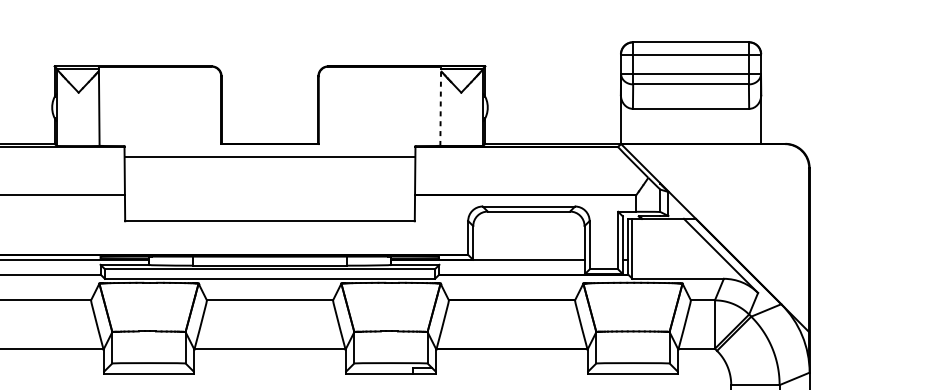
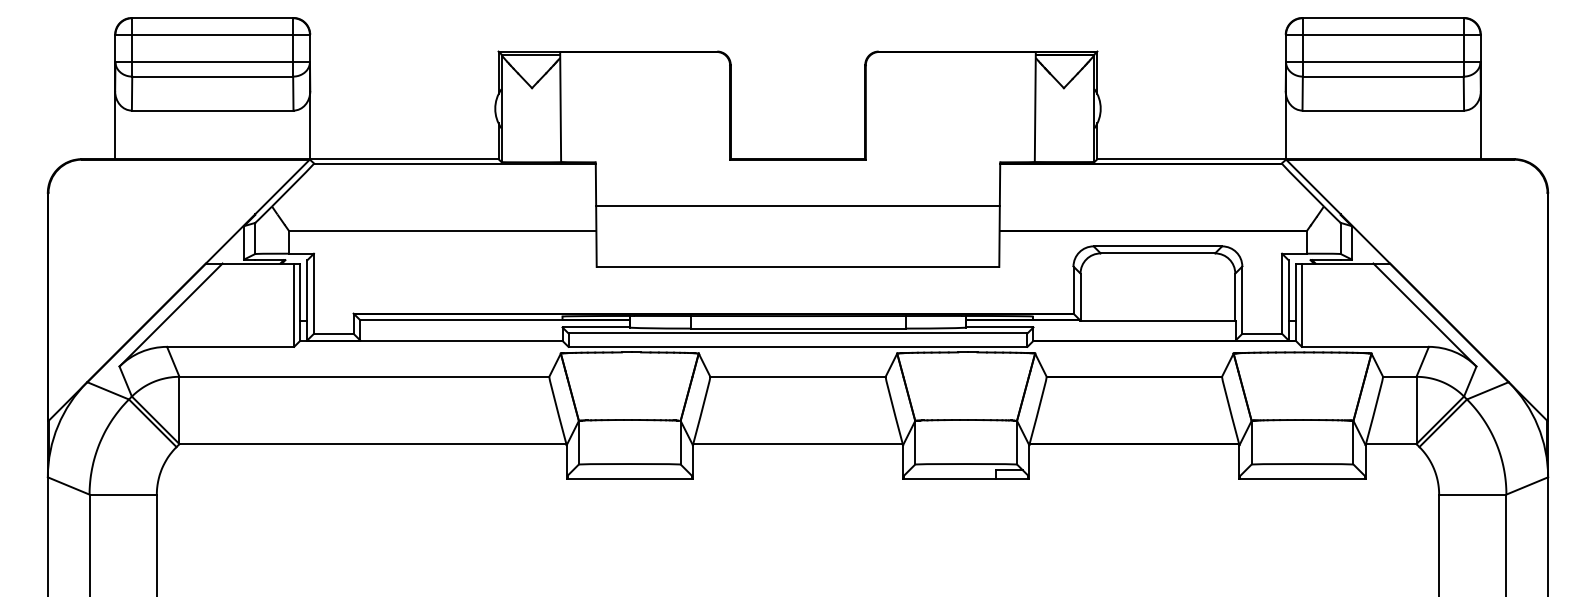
line: (440, 105) -> (1035, 106), dashed -> solid
line: (269, 156) -> (797, 206), moved

